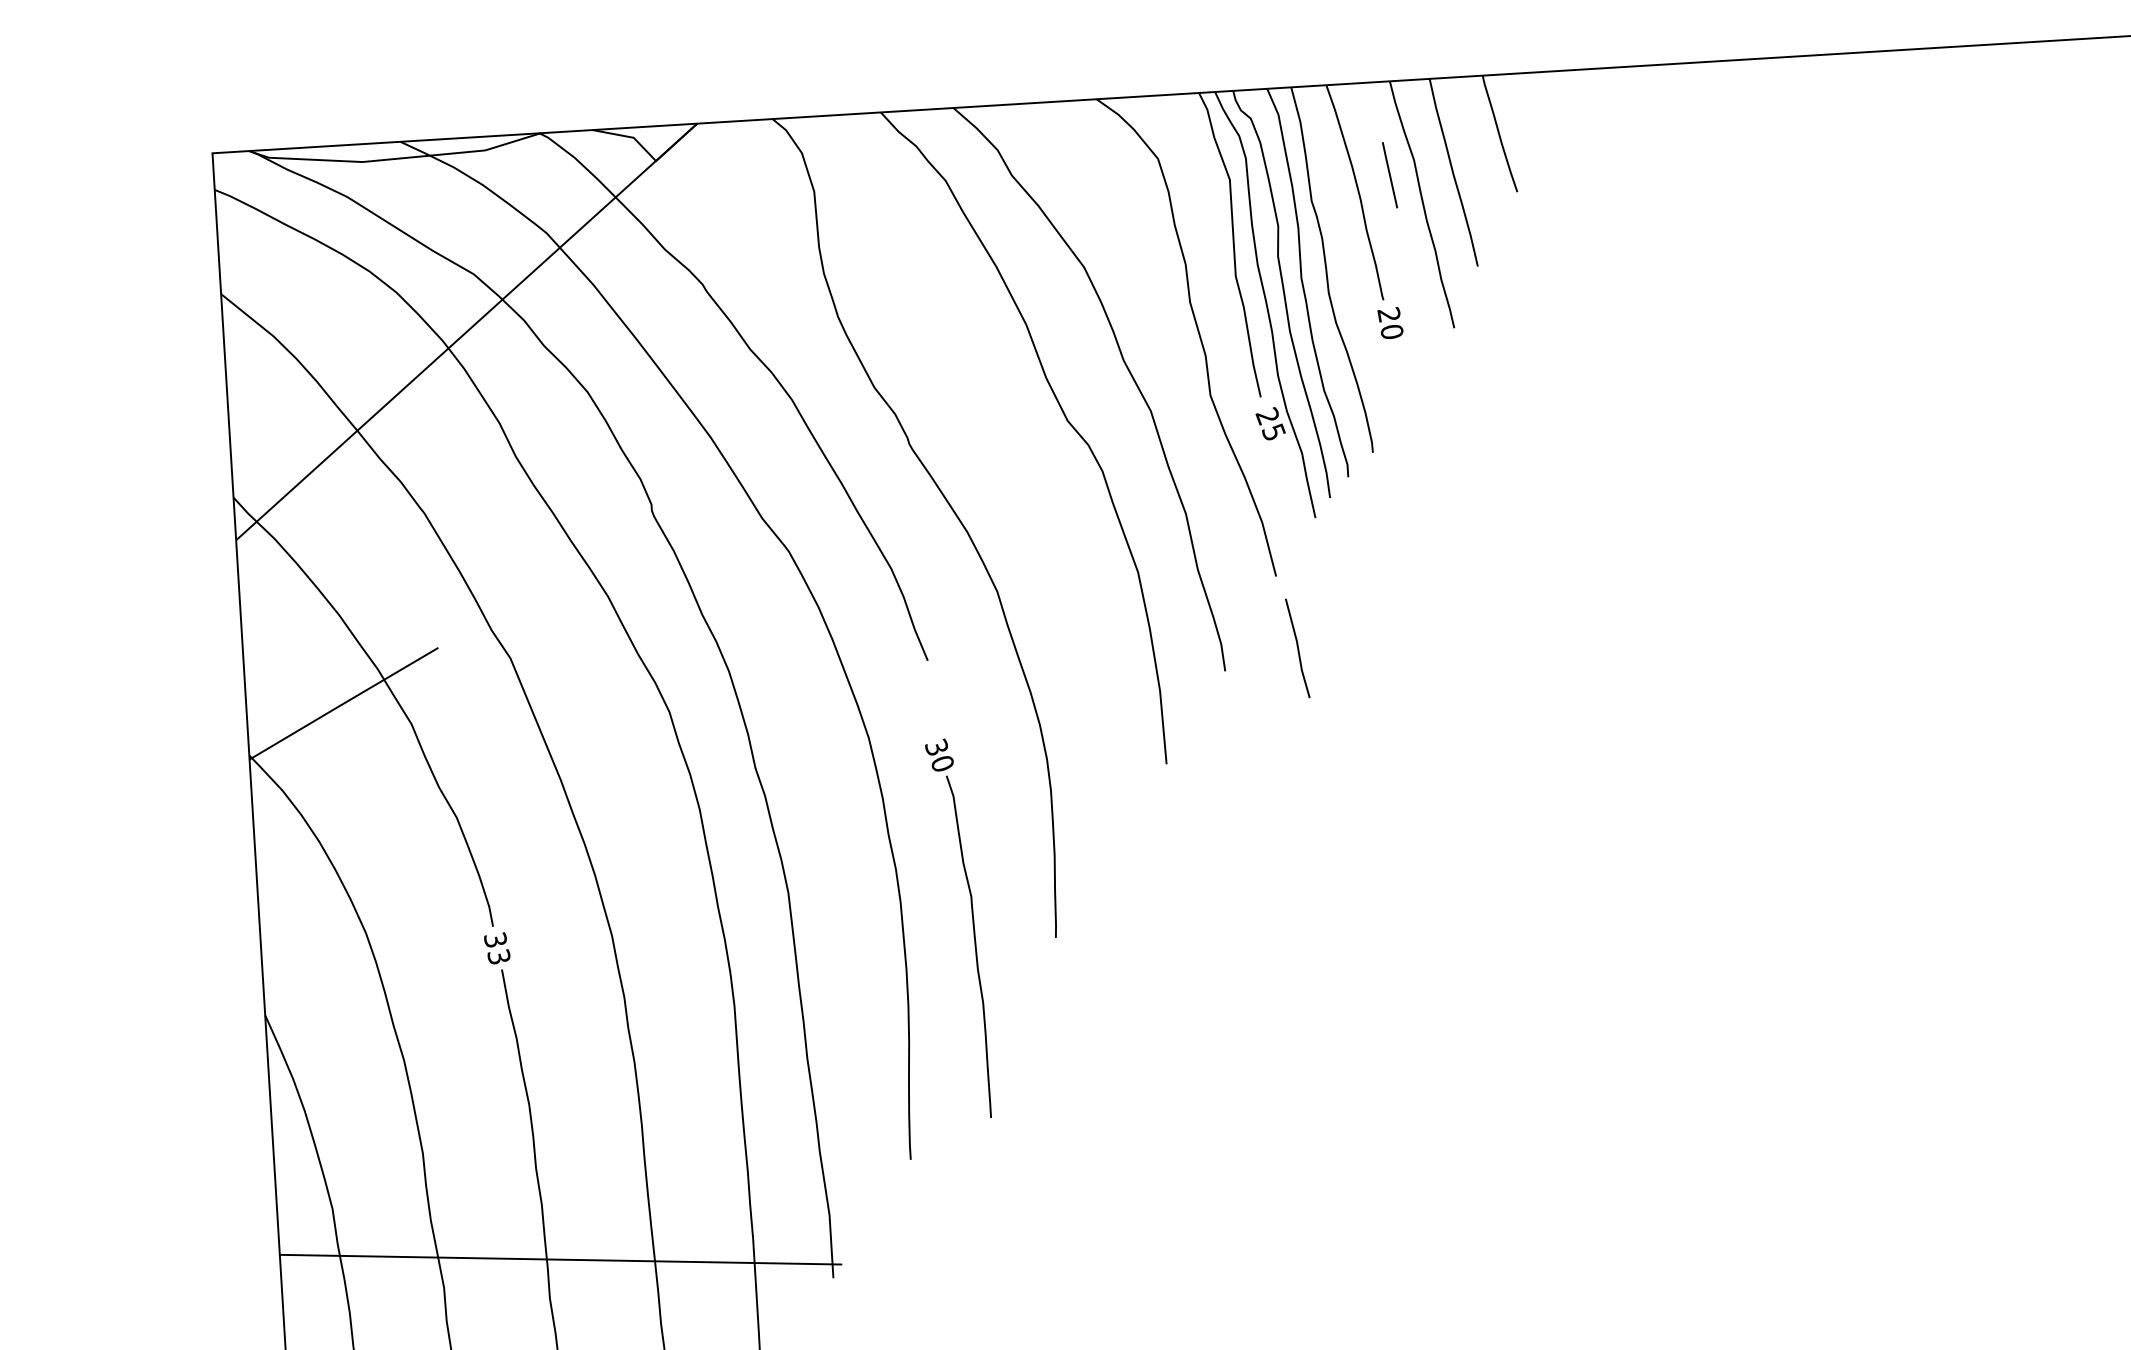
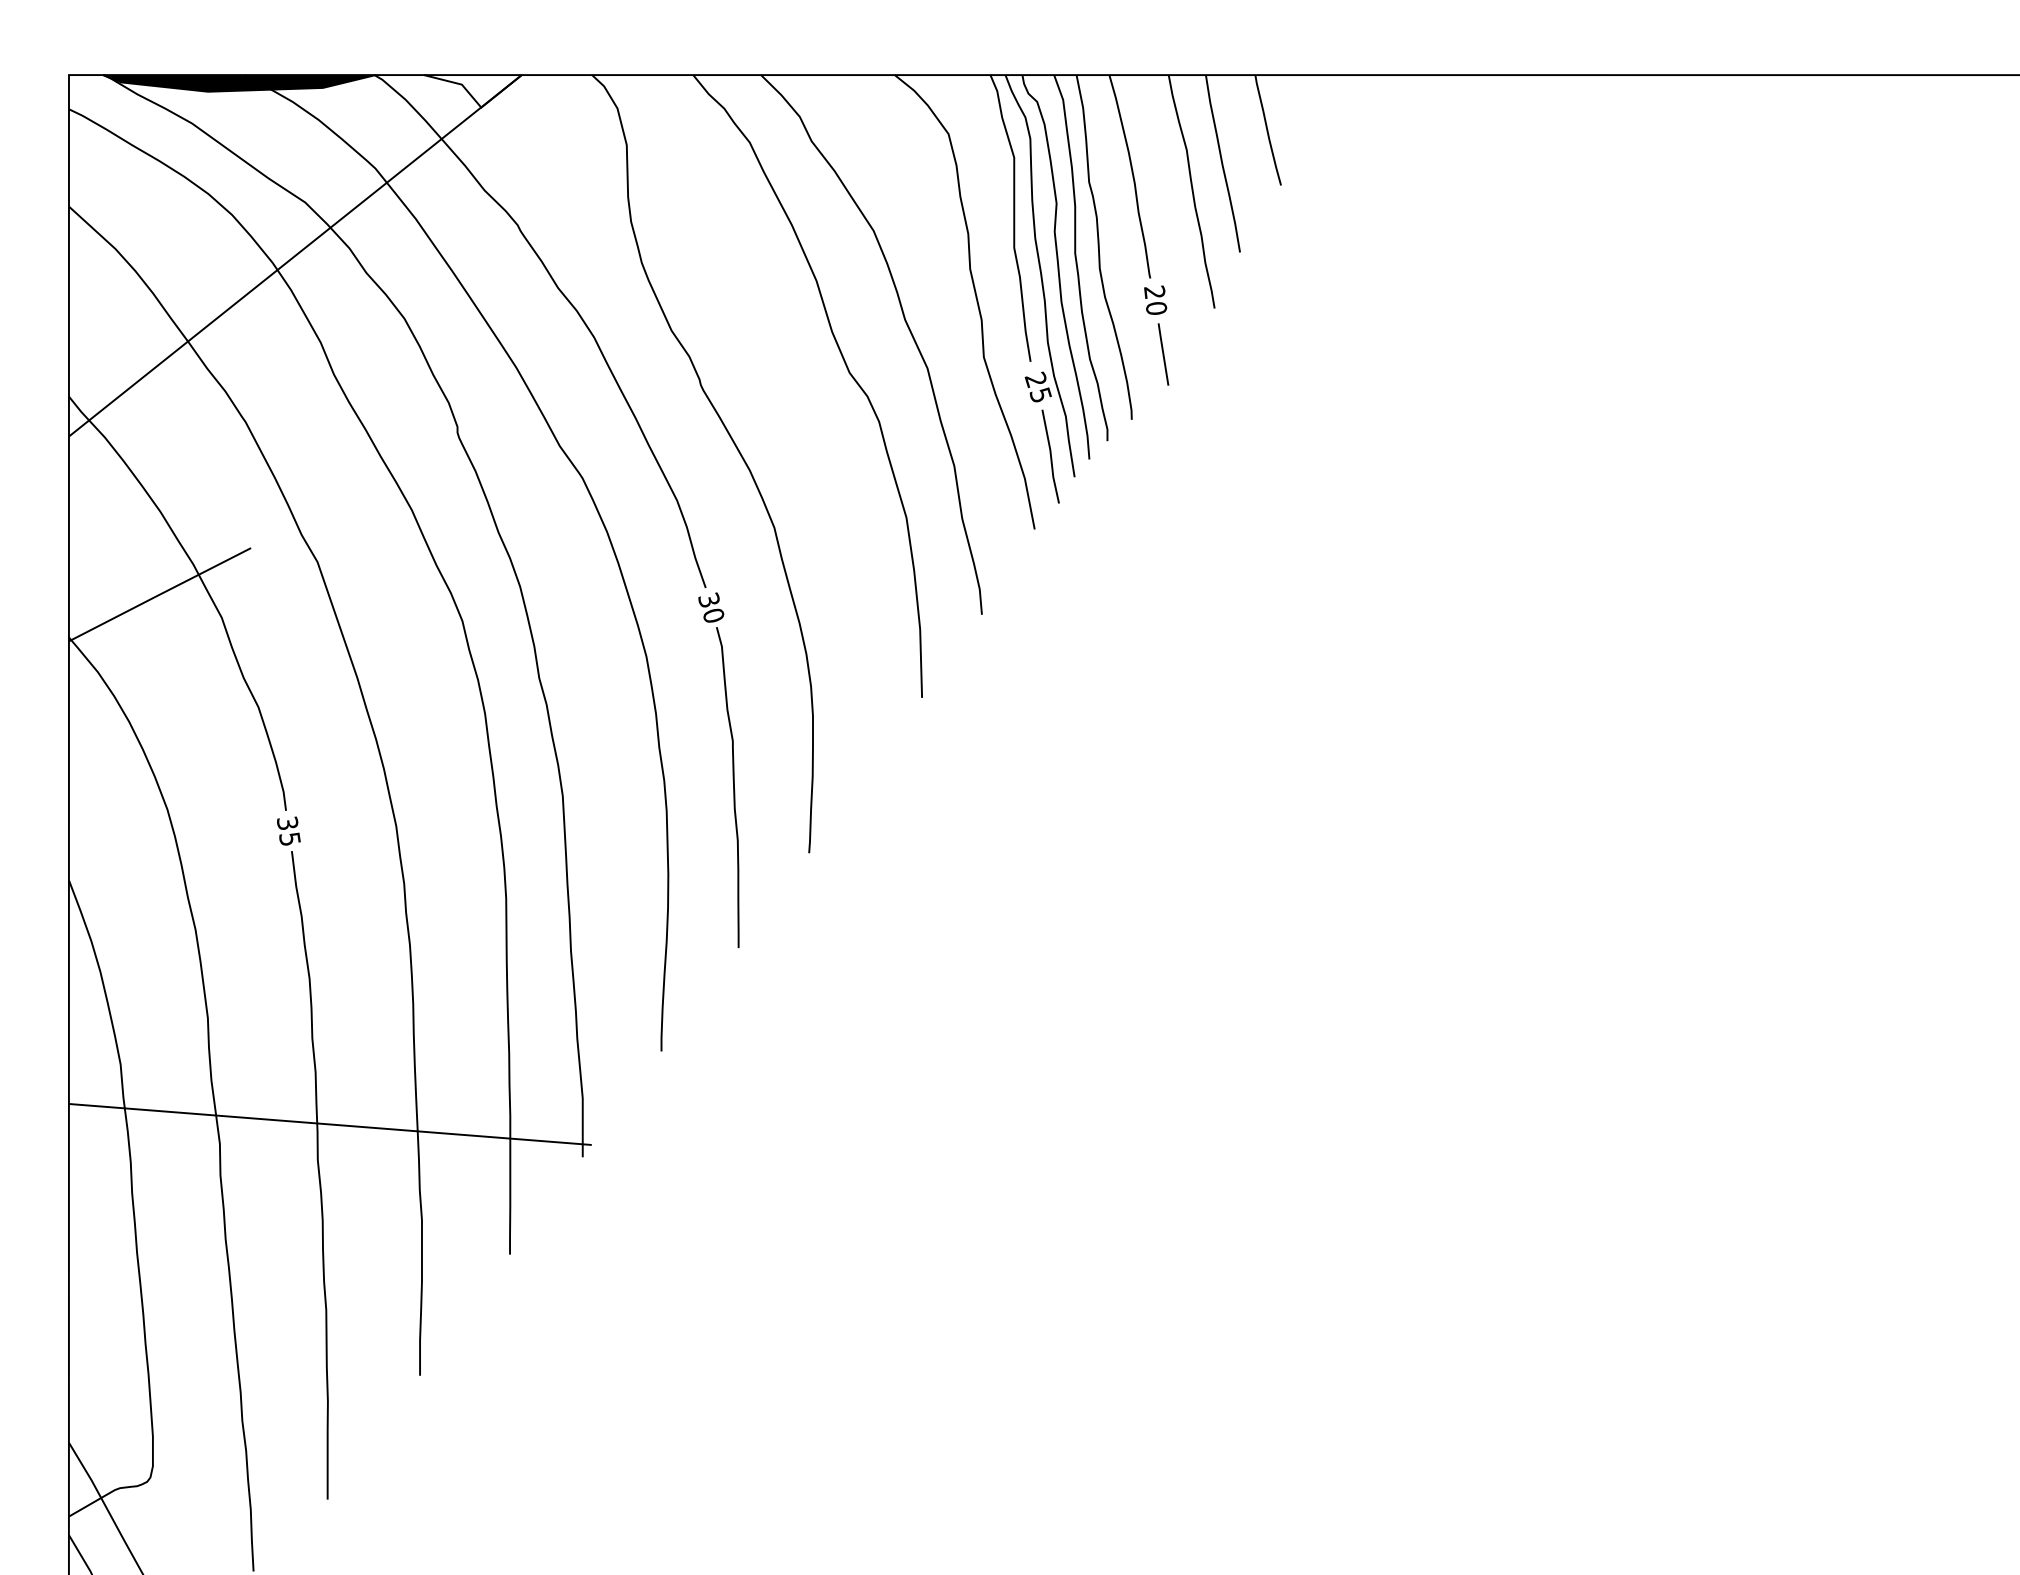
fill: (394, 151) -> (238, 83), added
line: (1390, 175) -> (1163, 354), moved
line: (1297, 648) -> (1050, 456), moved
part: (972, 928) -> (732, 770), moved
text: (499, 956) -> (290, 838), 33 -> 35

